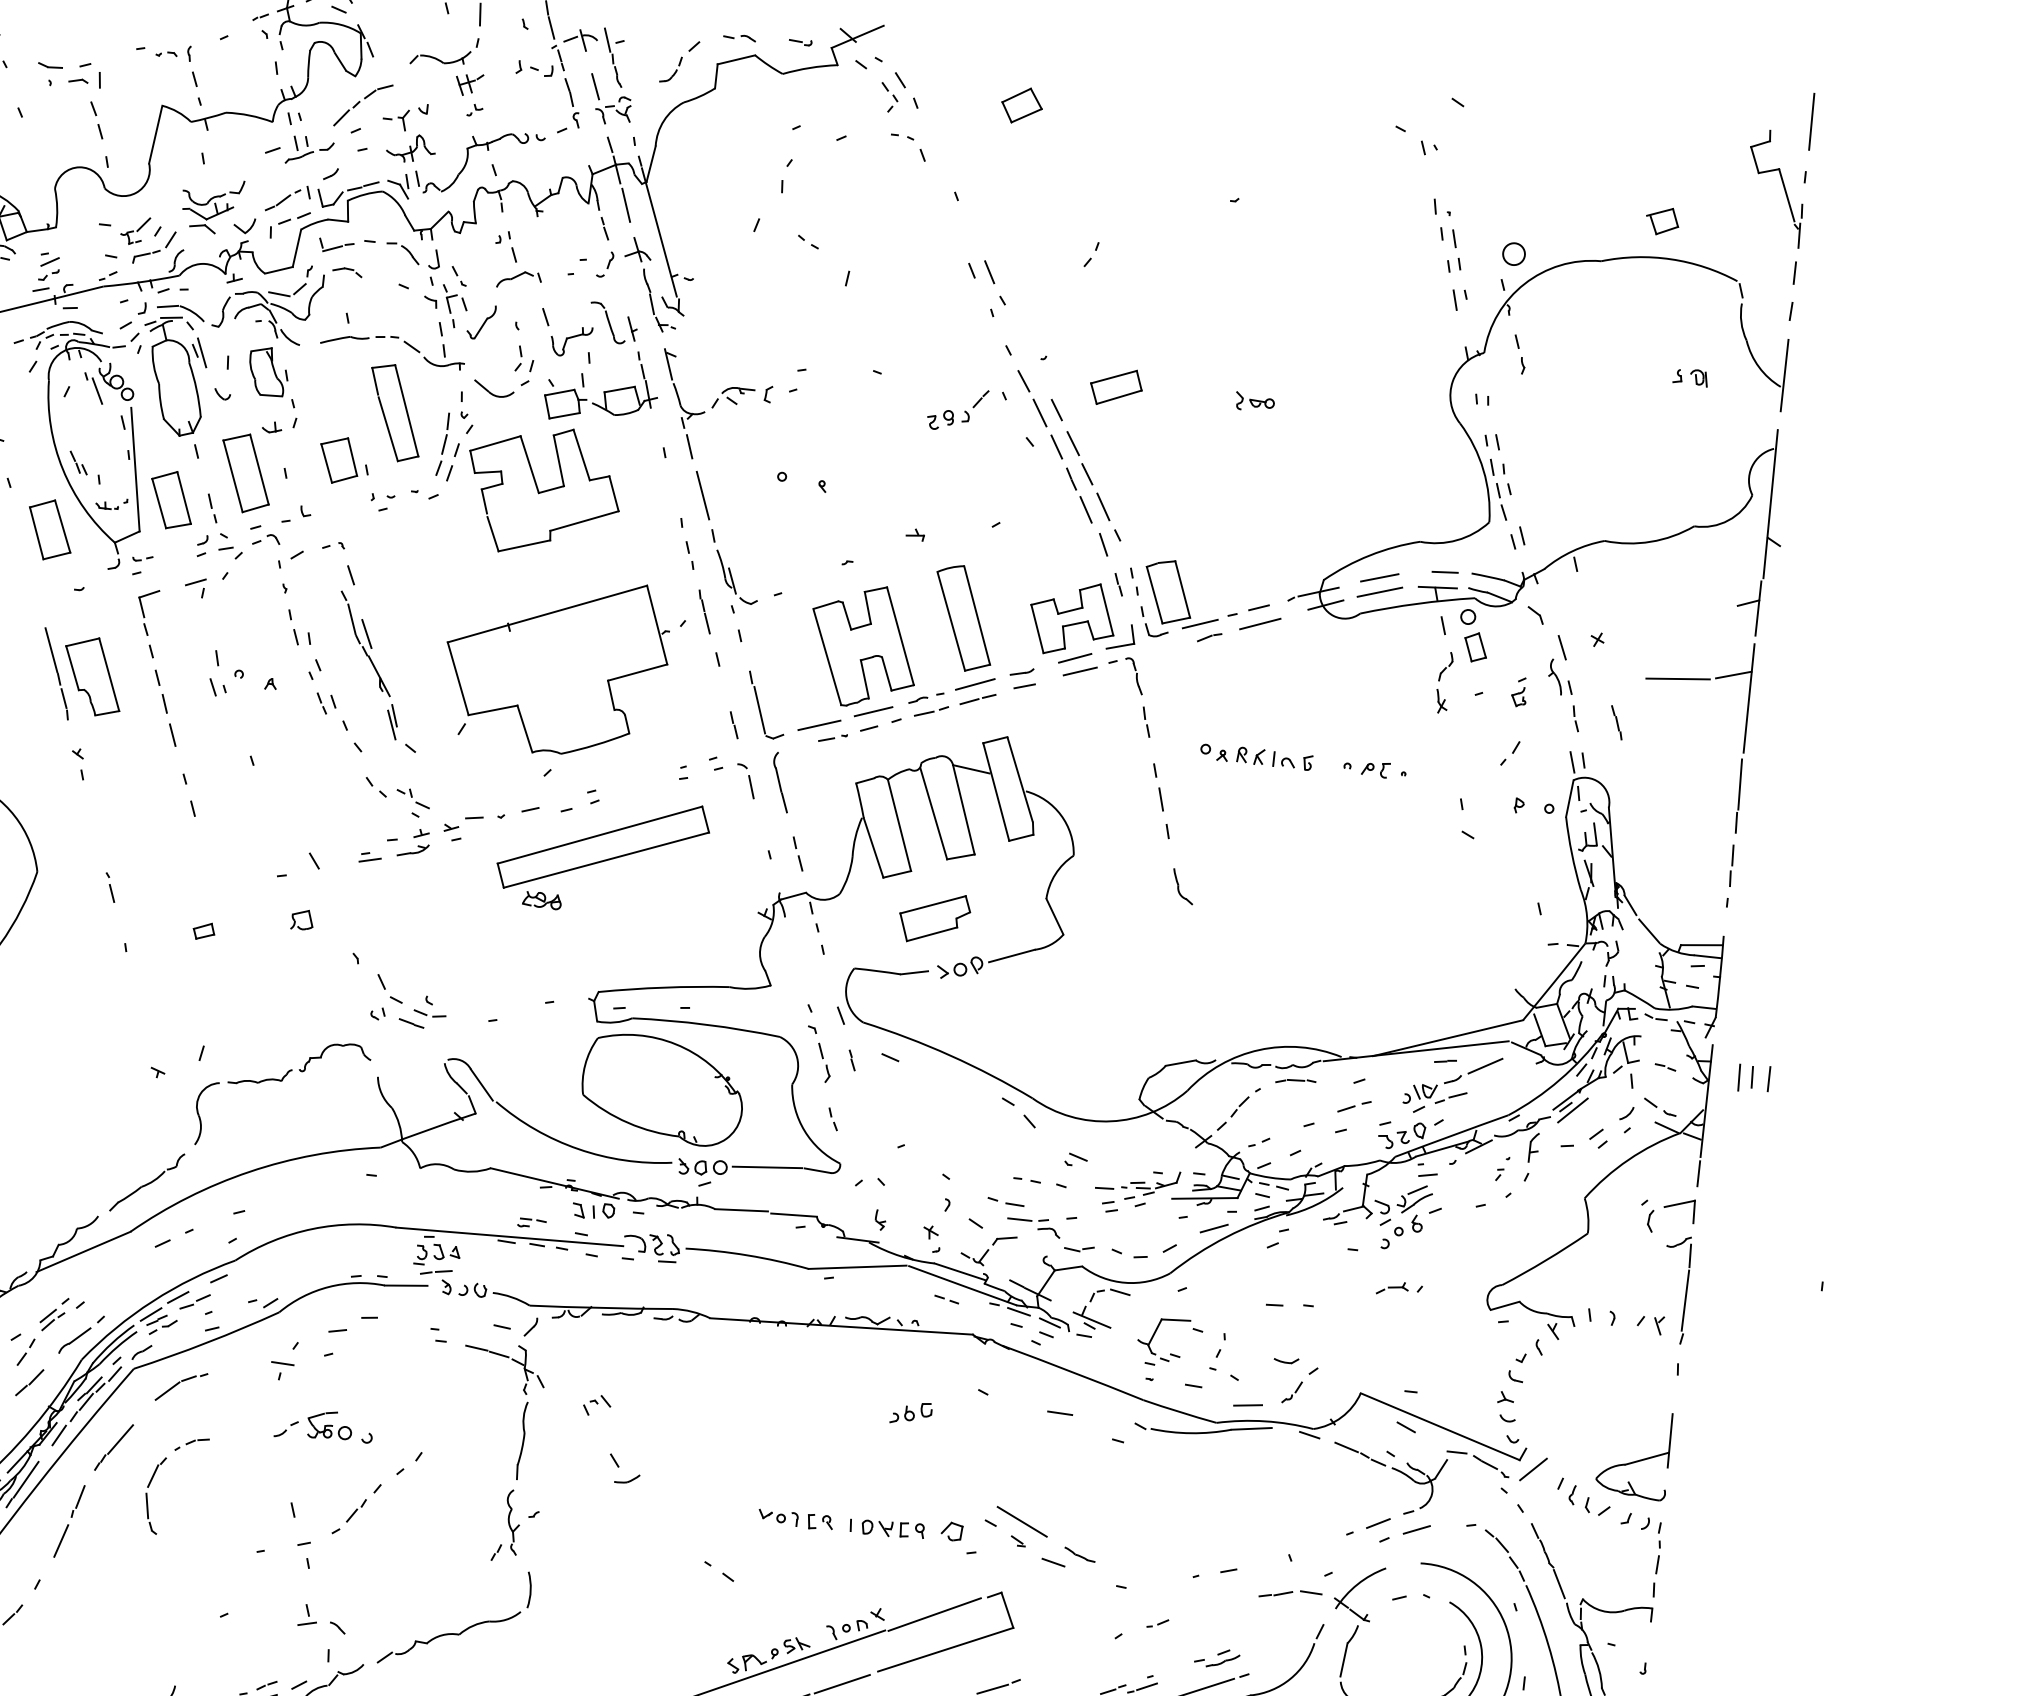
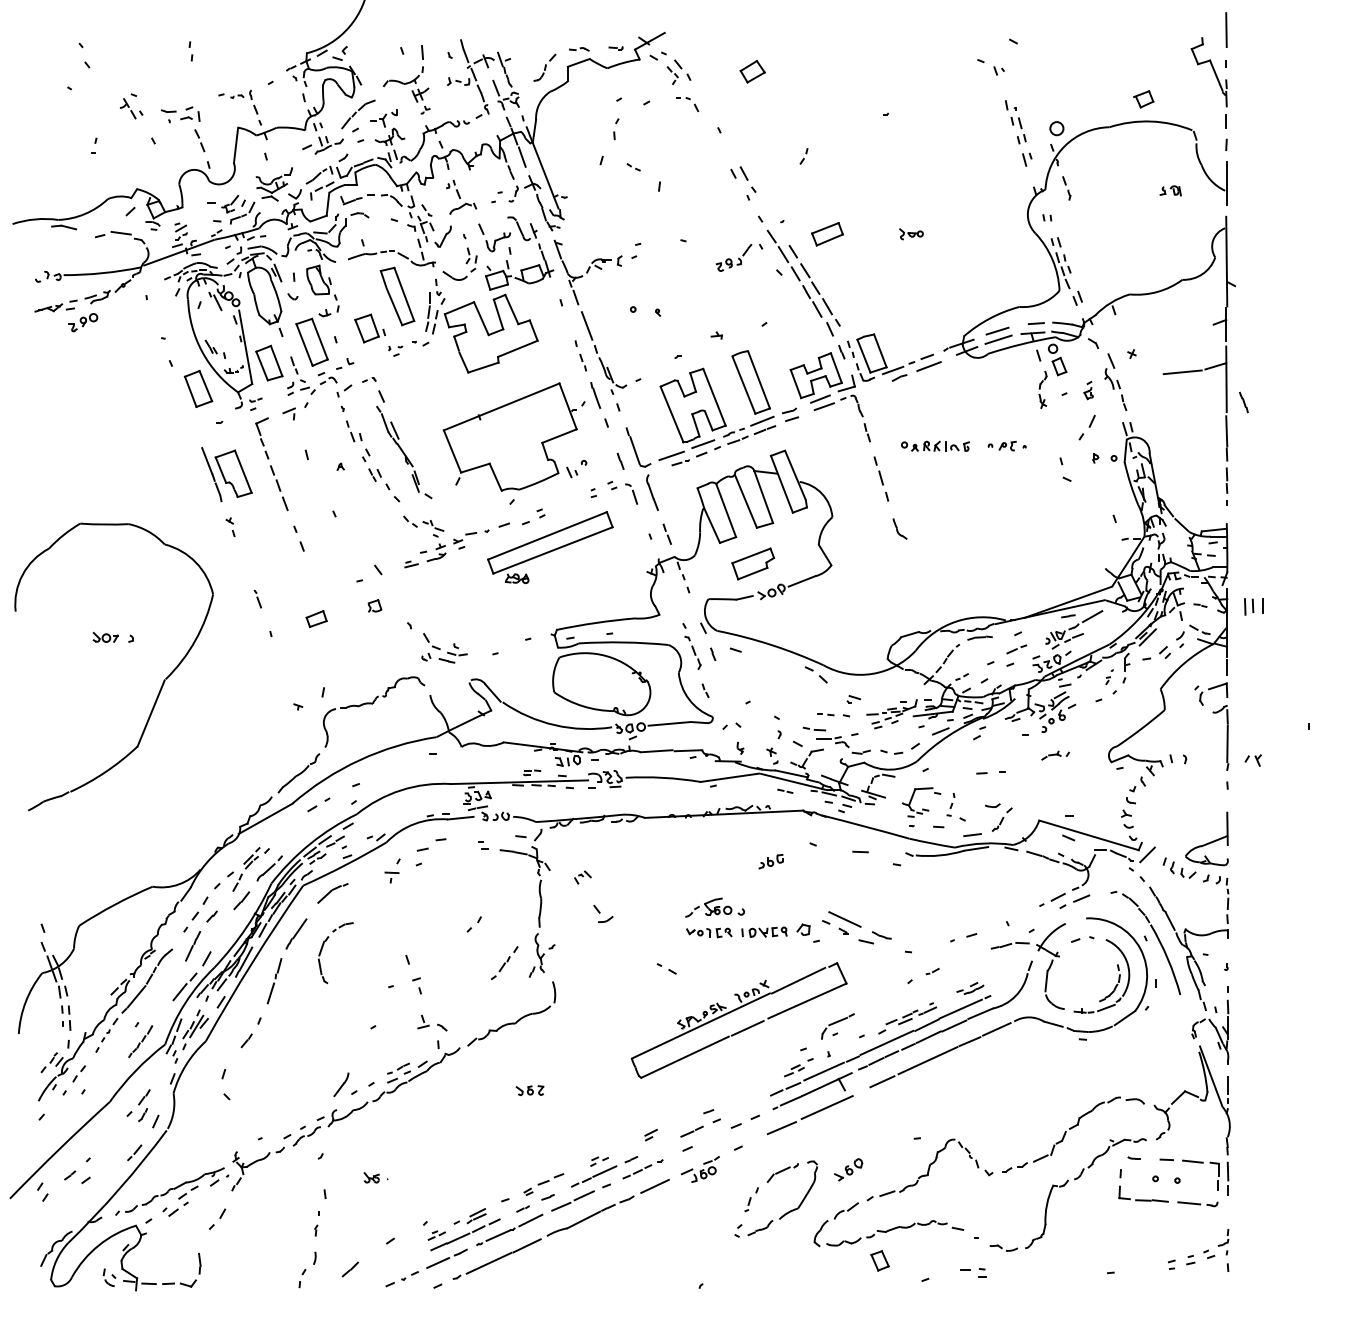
part: (225, 683) -> (576, 469), moved
line: (1616, 722) -> (1243, 402), moved
part: (1509, 752) -> (1086, 427), size x1.6
part: (203, 931) -> (316, 619), size x1.6
part: (1649, 1324) -> (1252, 760), moved
part: (323, 1425) -> (714, 907), moved
part: (356, 1509) -> (504, 963), moved

